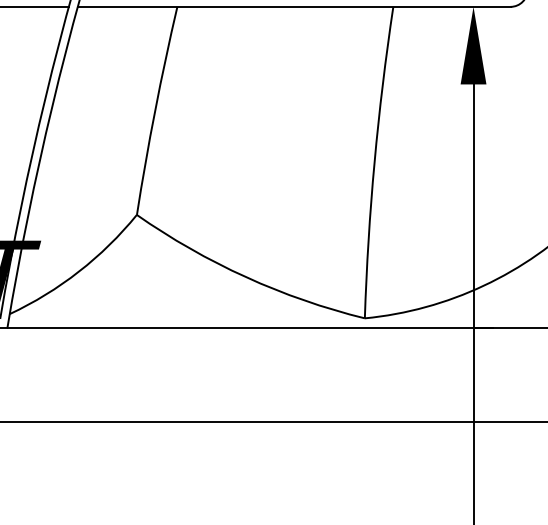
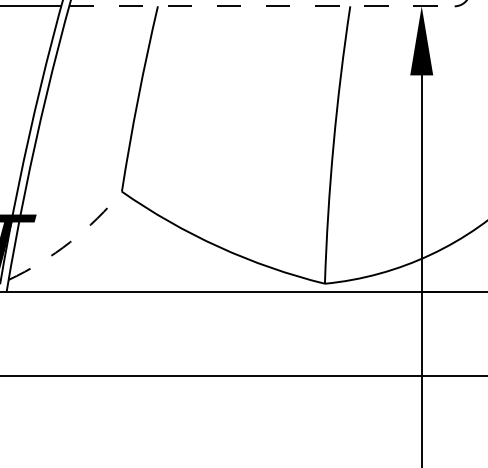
line: (294, 7) -> (262, 6), solid -> dashed
arc: (79, 272) -> (70, 242), solid -> dashed

